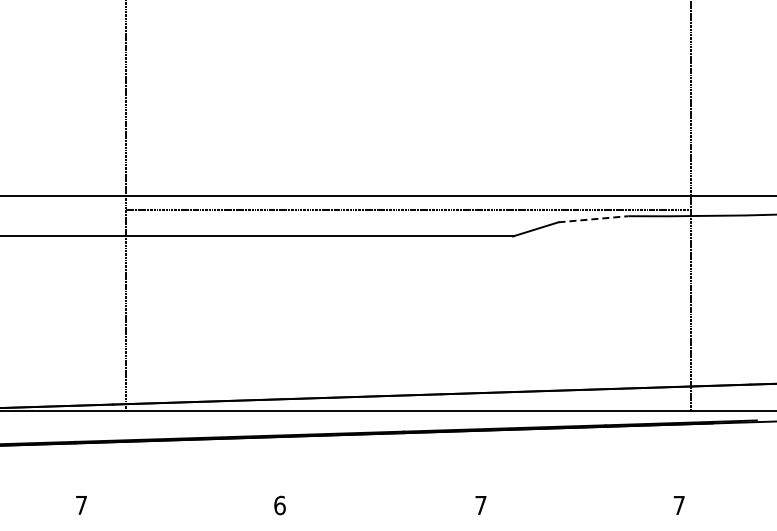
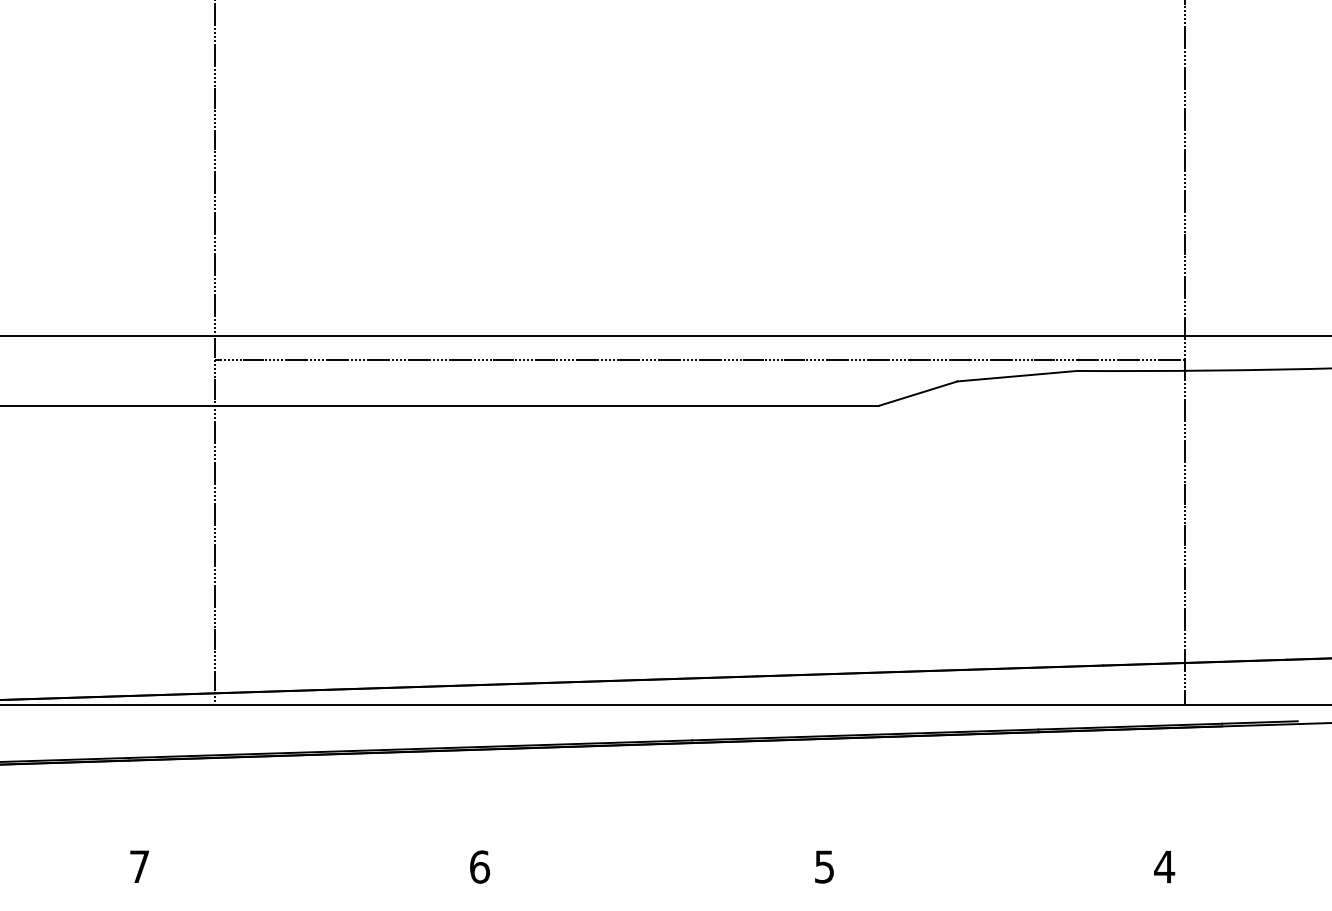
line: (593, 219) -> (1017, 376), dashed -> solid
text: (480, 505) -> (823, 867), 7 -> 5
text: (679, 505) -> (1165, 867), 7 -> 4

